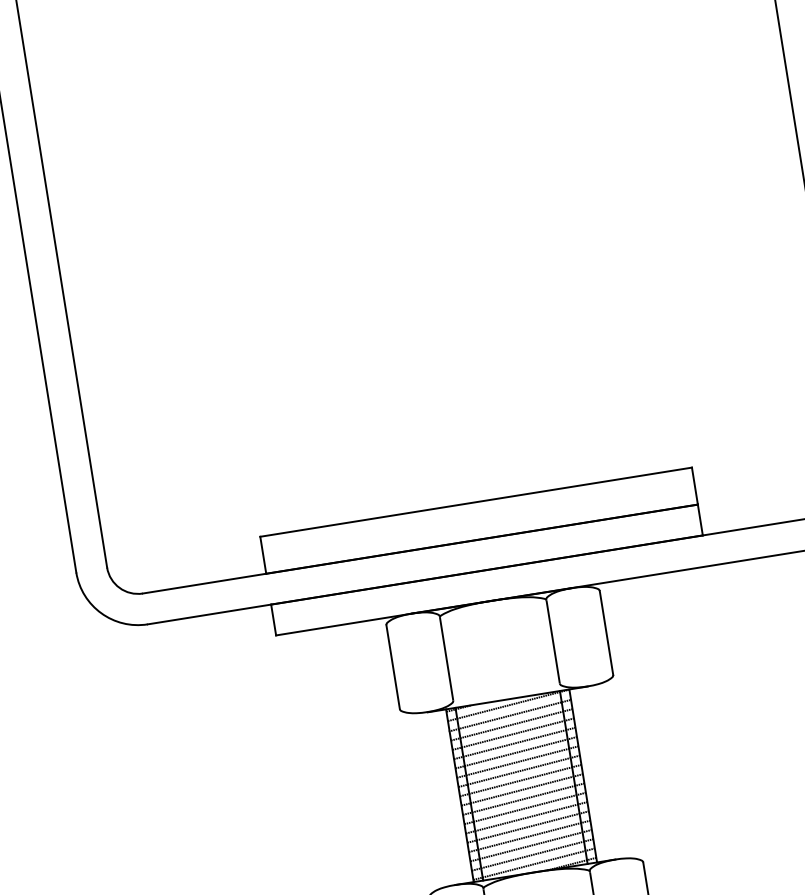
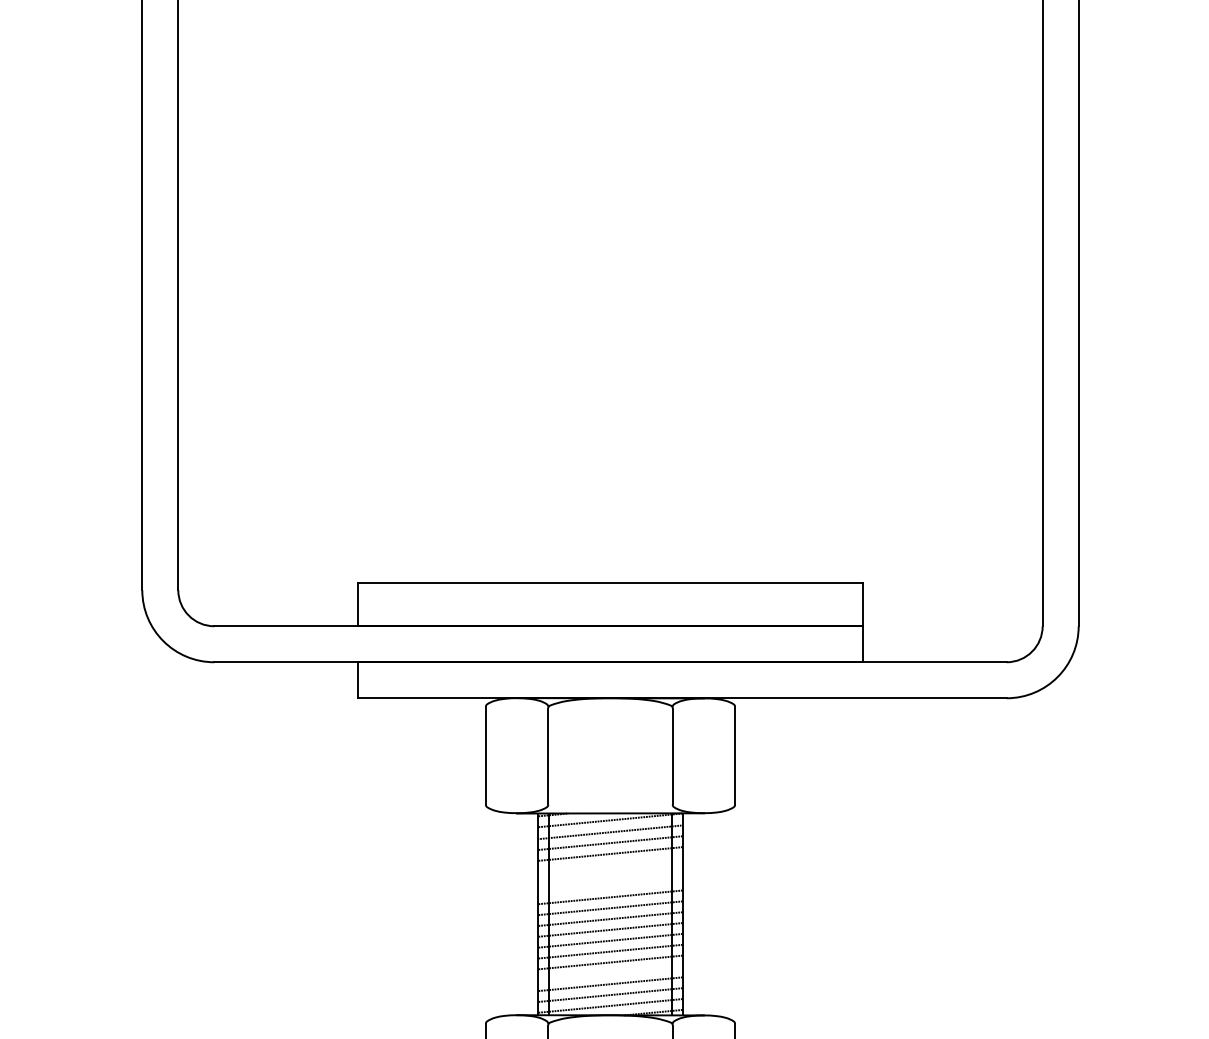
line: (514, 743) -> (610, 864), removed
line: (516, 752) -> (610, 875), removed
line: (517, 761) -> (610, 886), removed
line: (529, 836) -> (610, 973), removed

